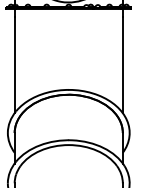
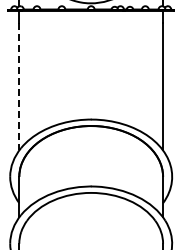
line: (14, 65) -> (19, 86), solid -> dashed

